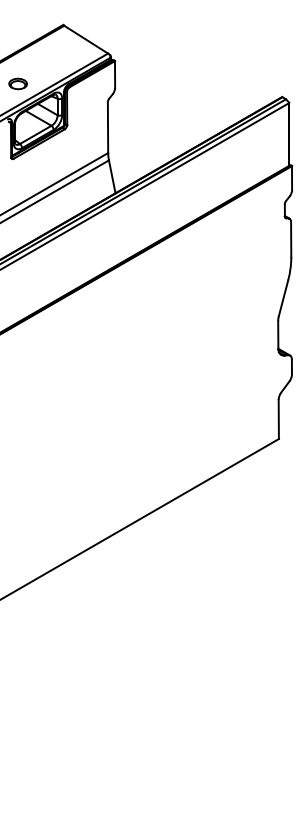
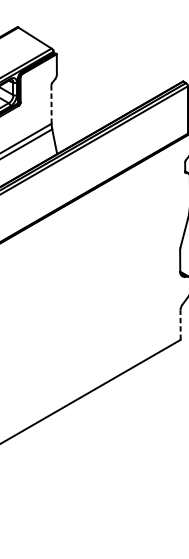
line: (108, 127) -> (51, 104), solid -> dashed
line: (278, 419) -> (180, 325), solid -> dashed

